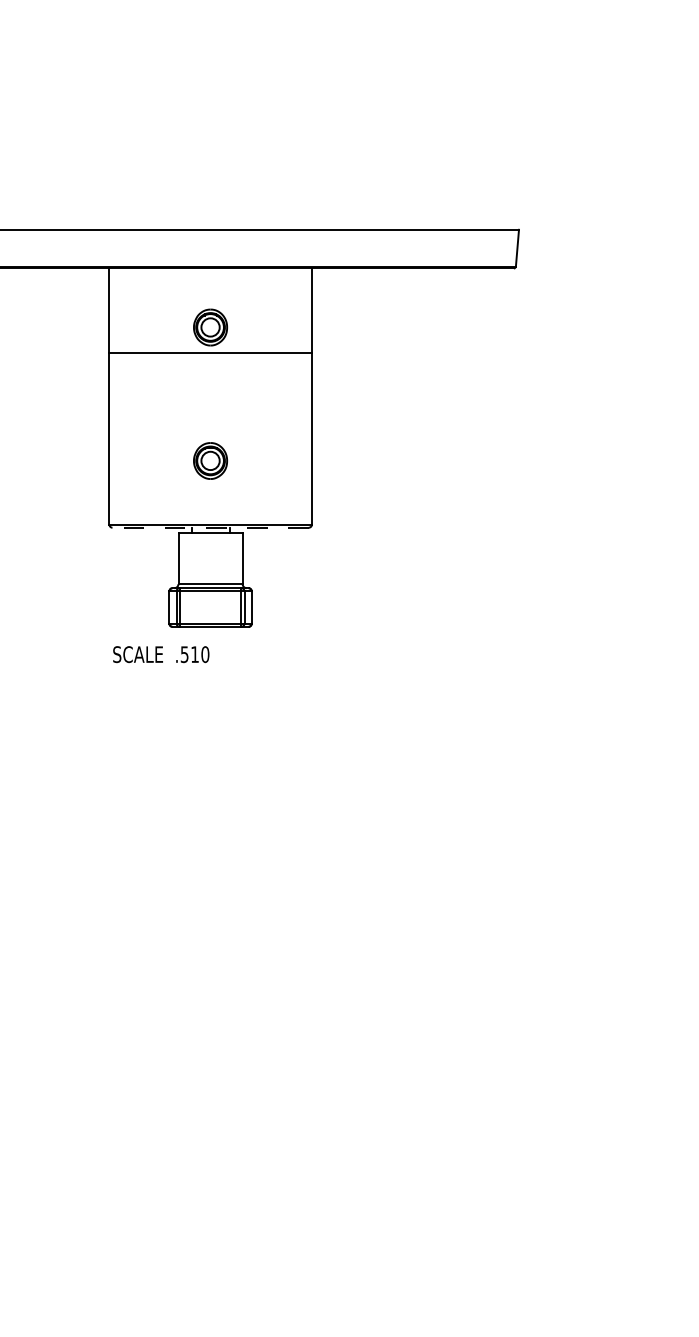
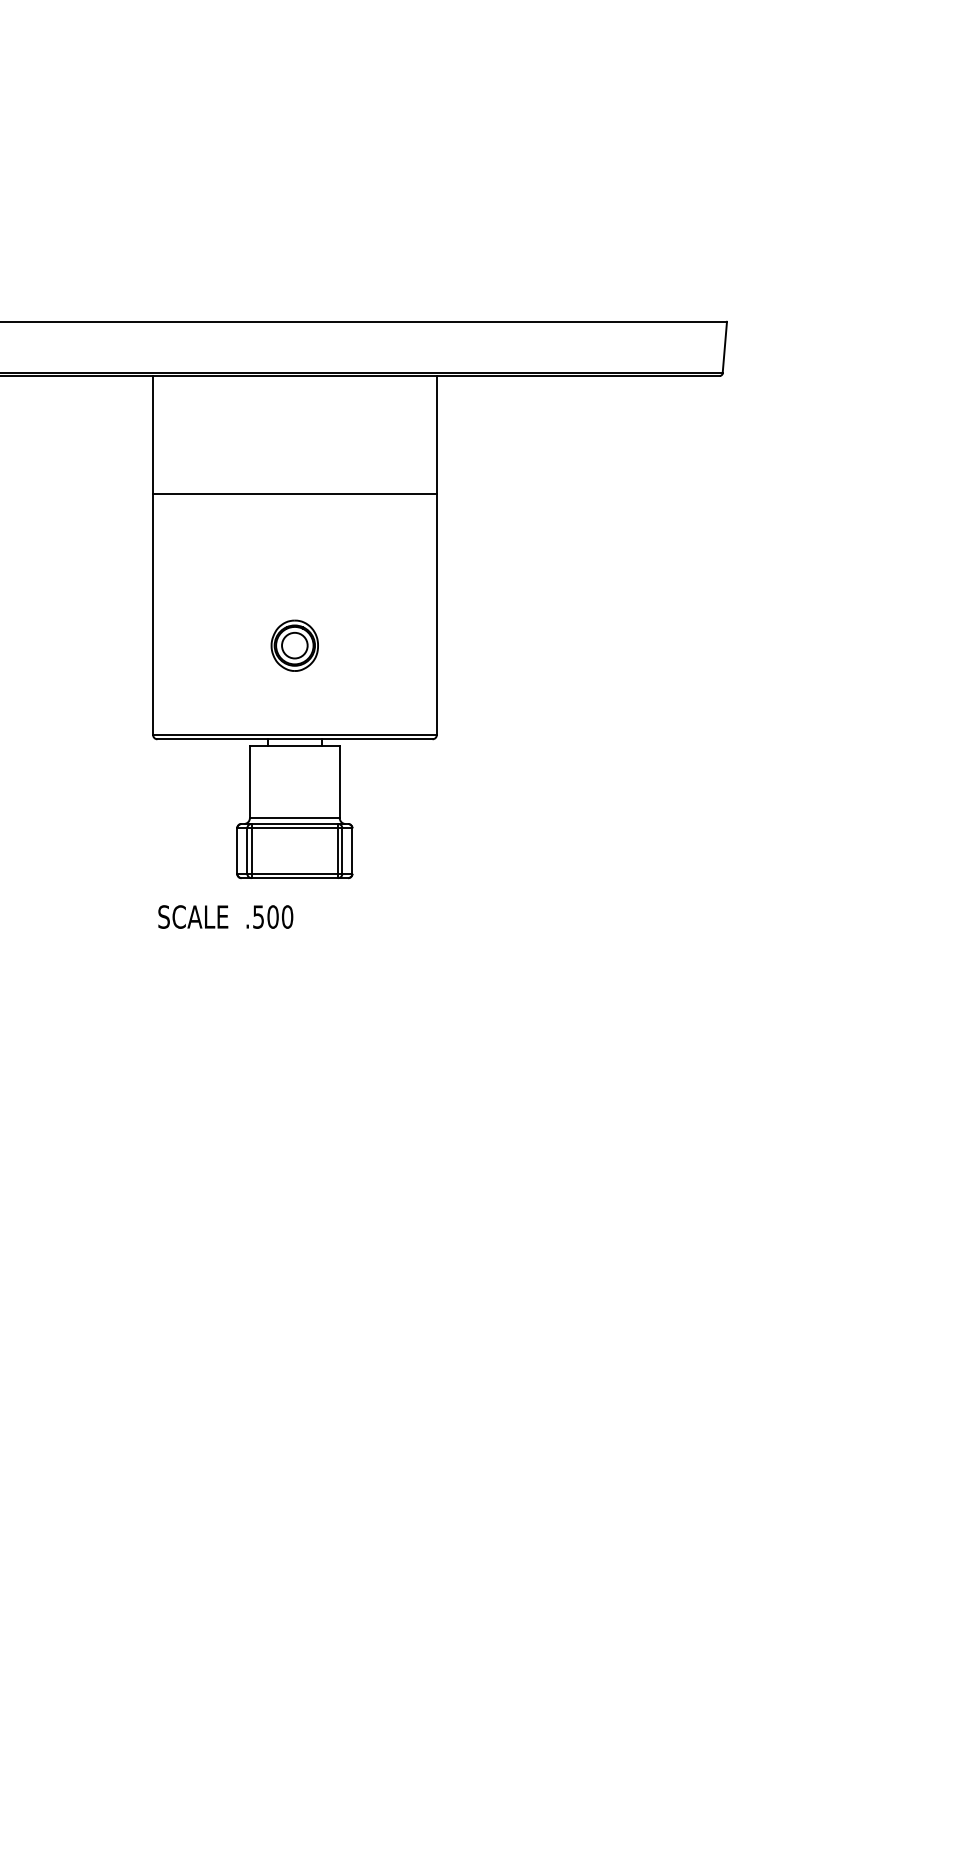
part: (210, 327) -> (294, 458), removed
line: (210, 527) -> (294, 739), dashed -> solid
text: (194, 654) -> (272, 916), .510 -> .500

